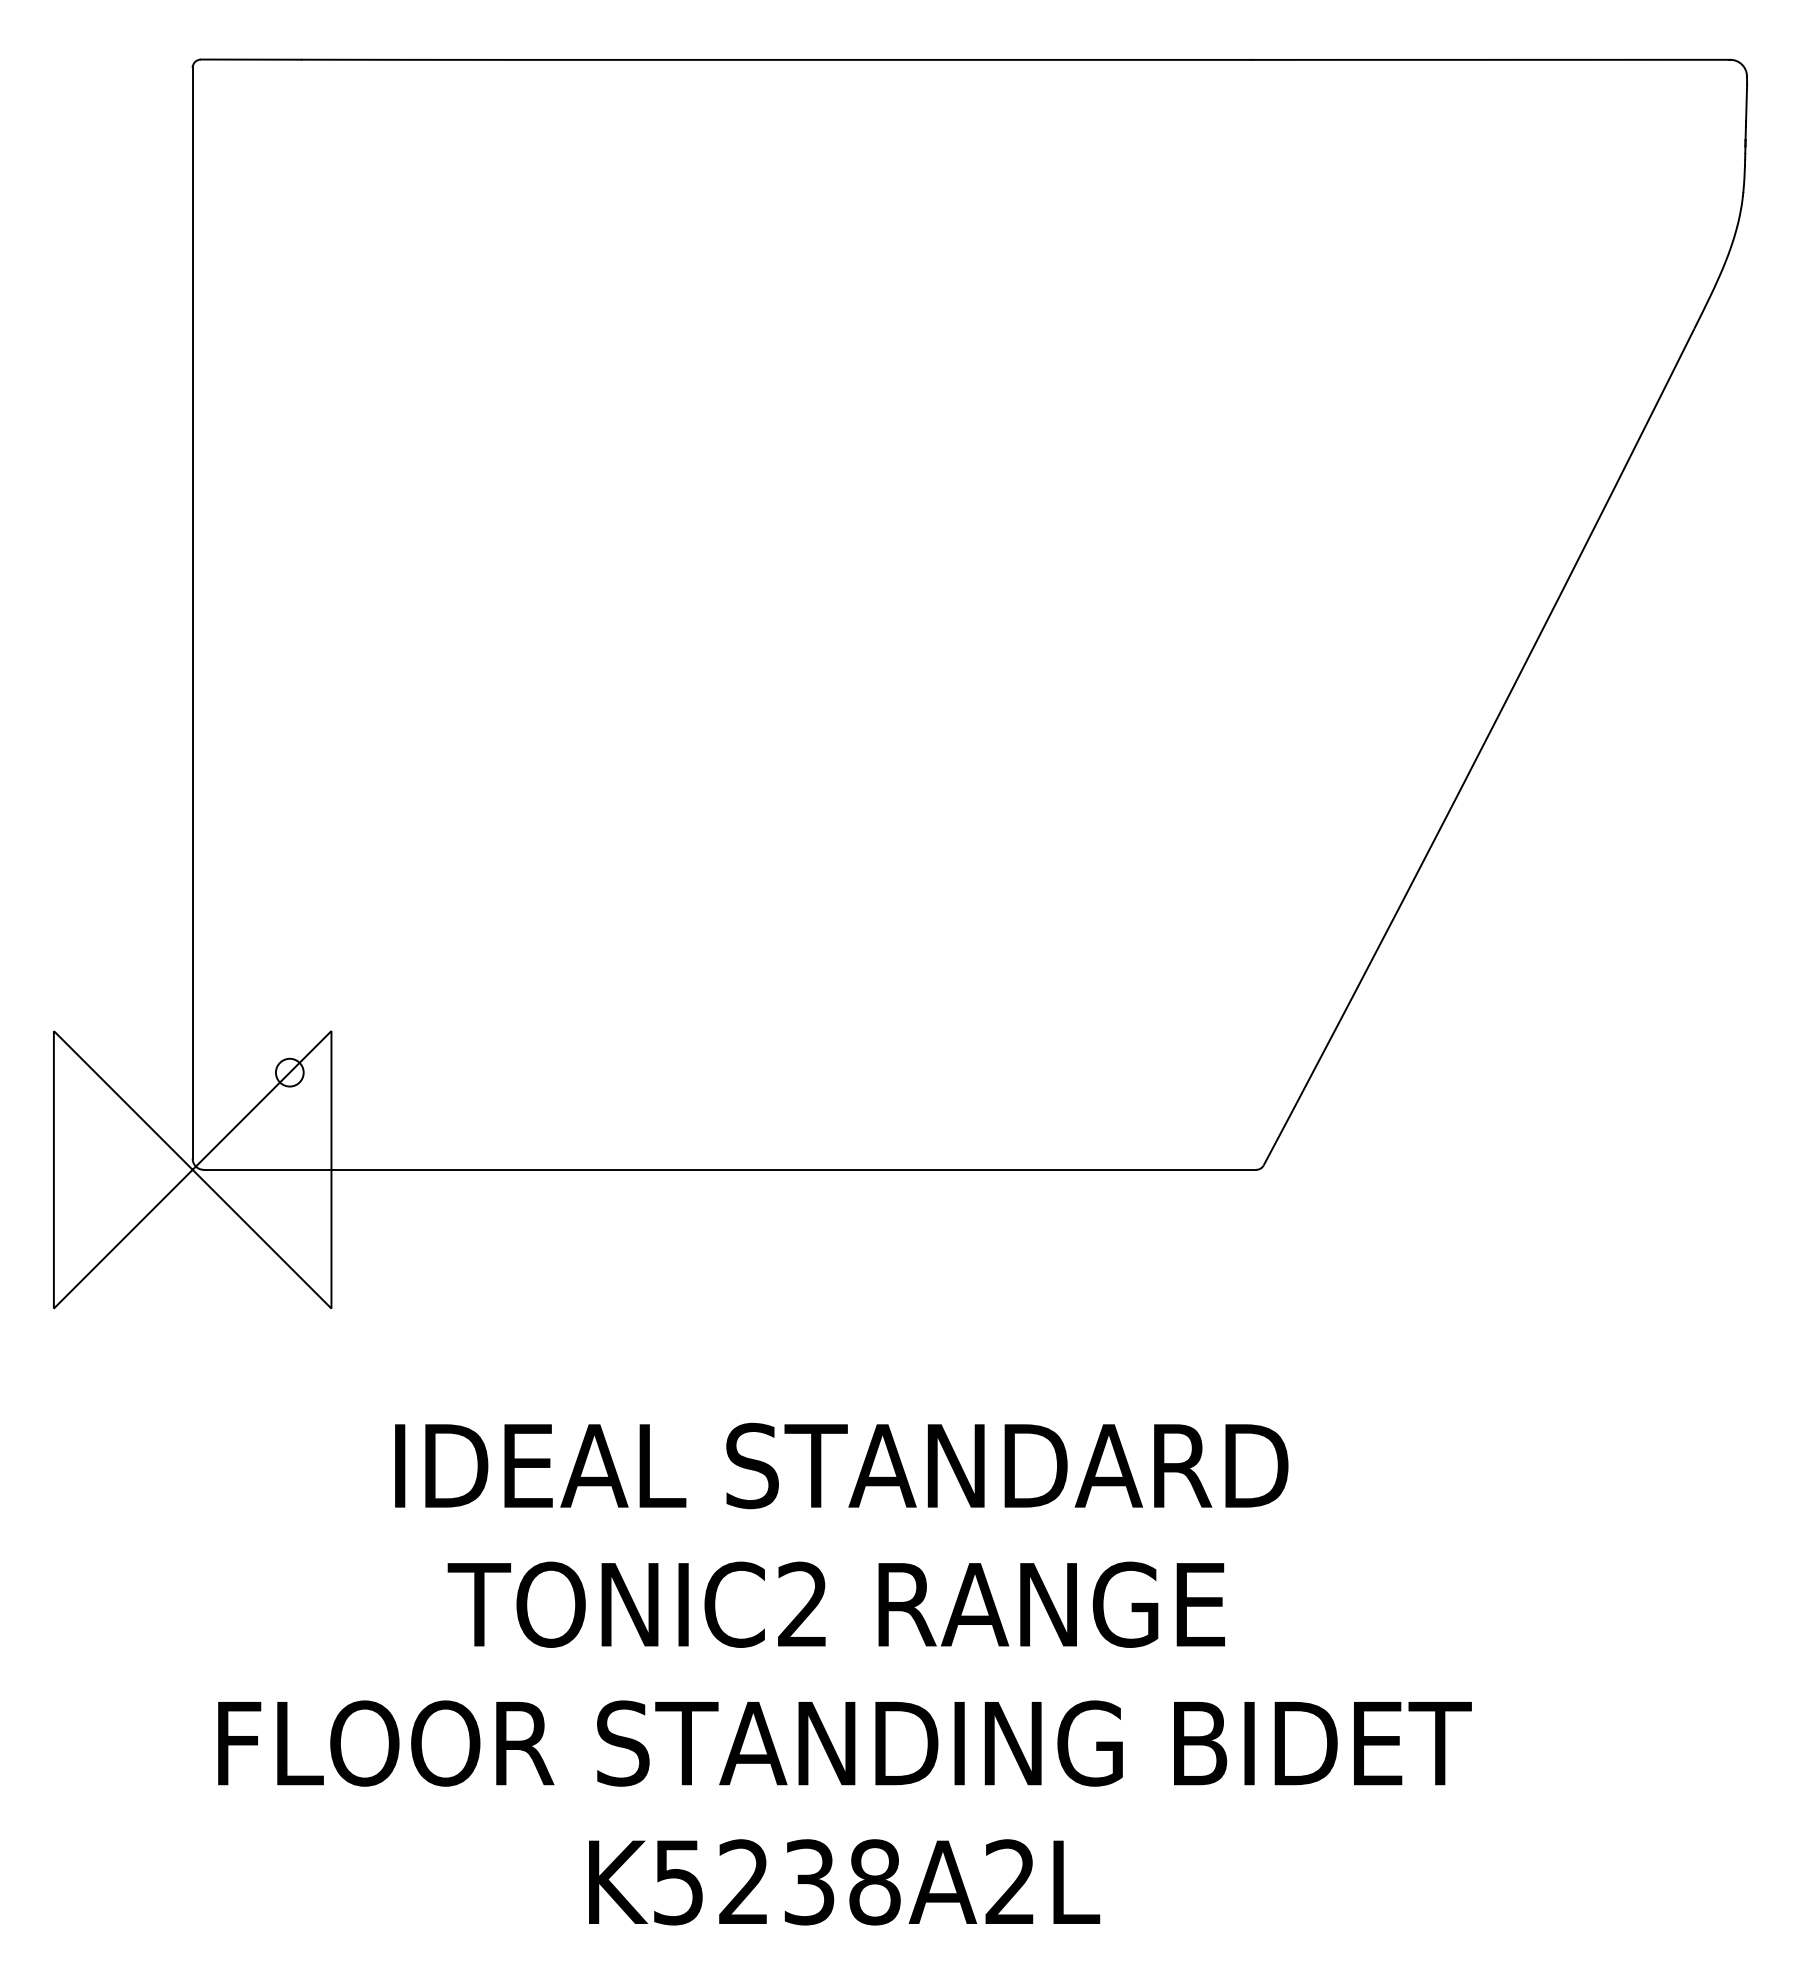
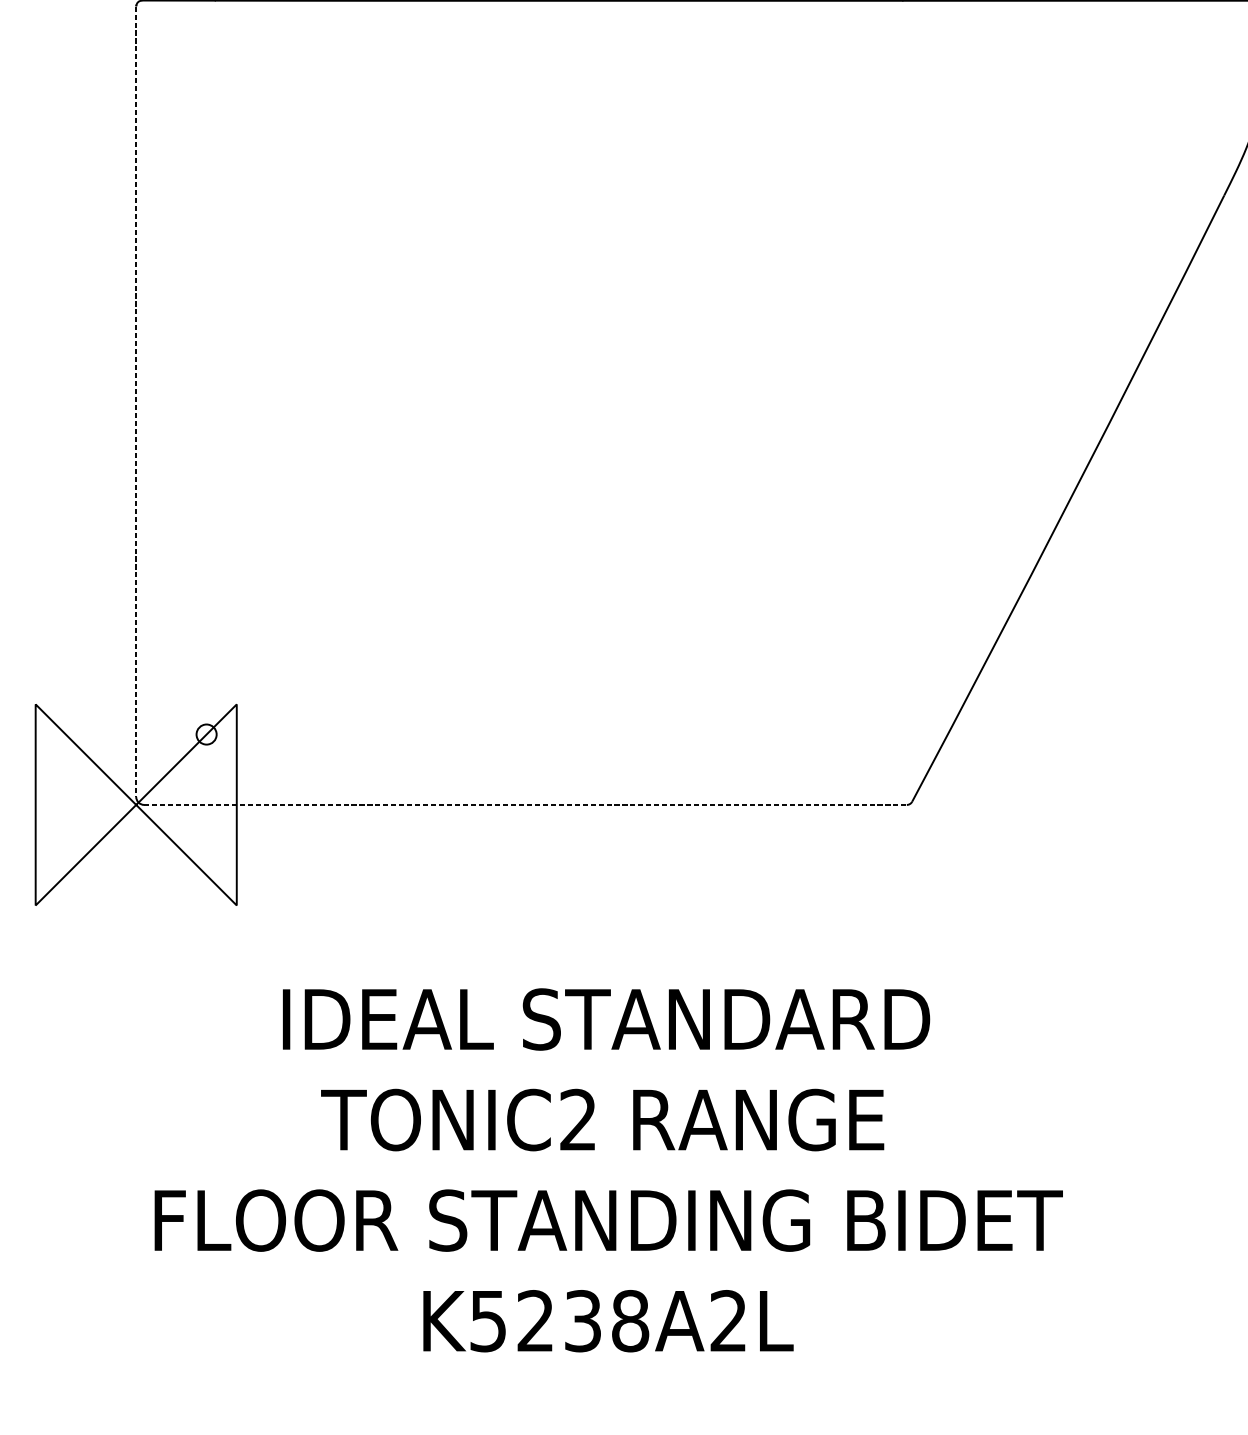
line: (192, 613) -> (136, 401), solid -> dashed
line: (730, 1169) -> (525, 804), solid -> dashed

